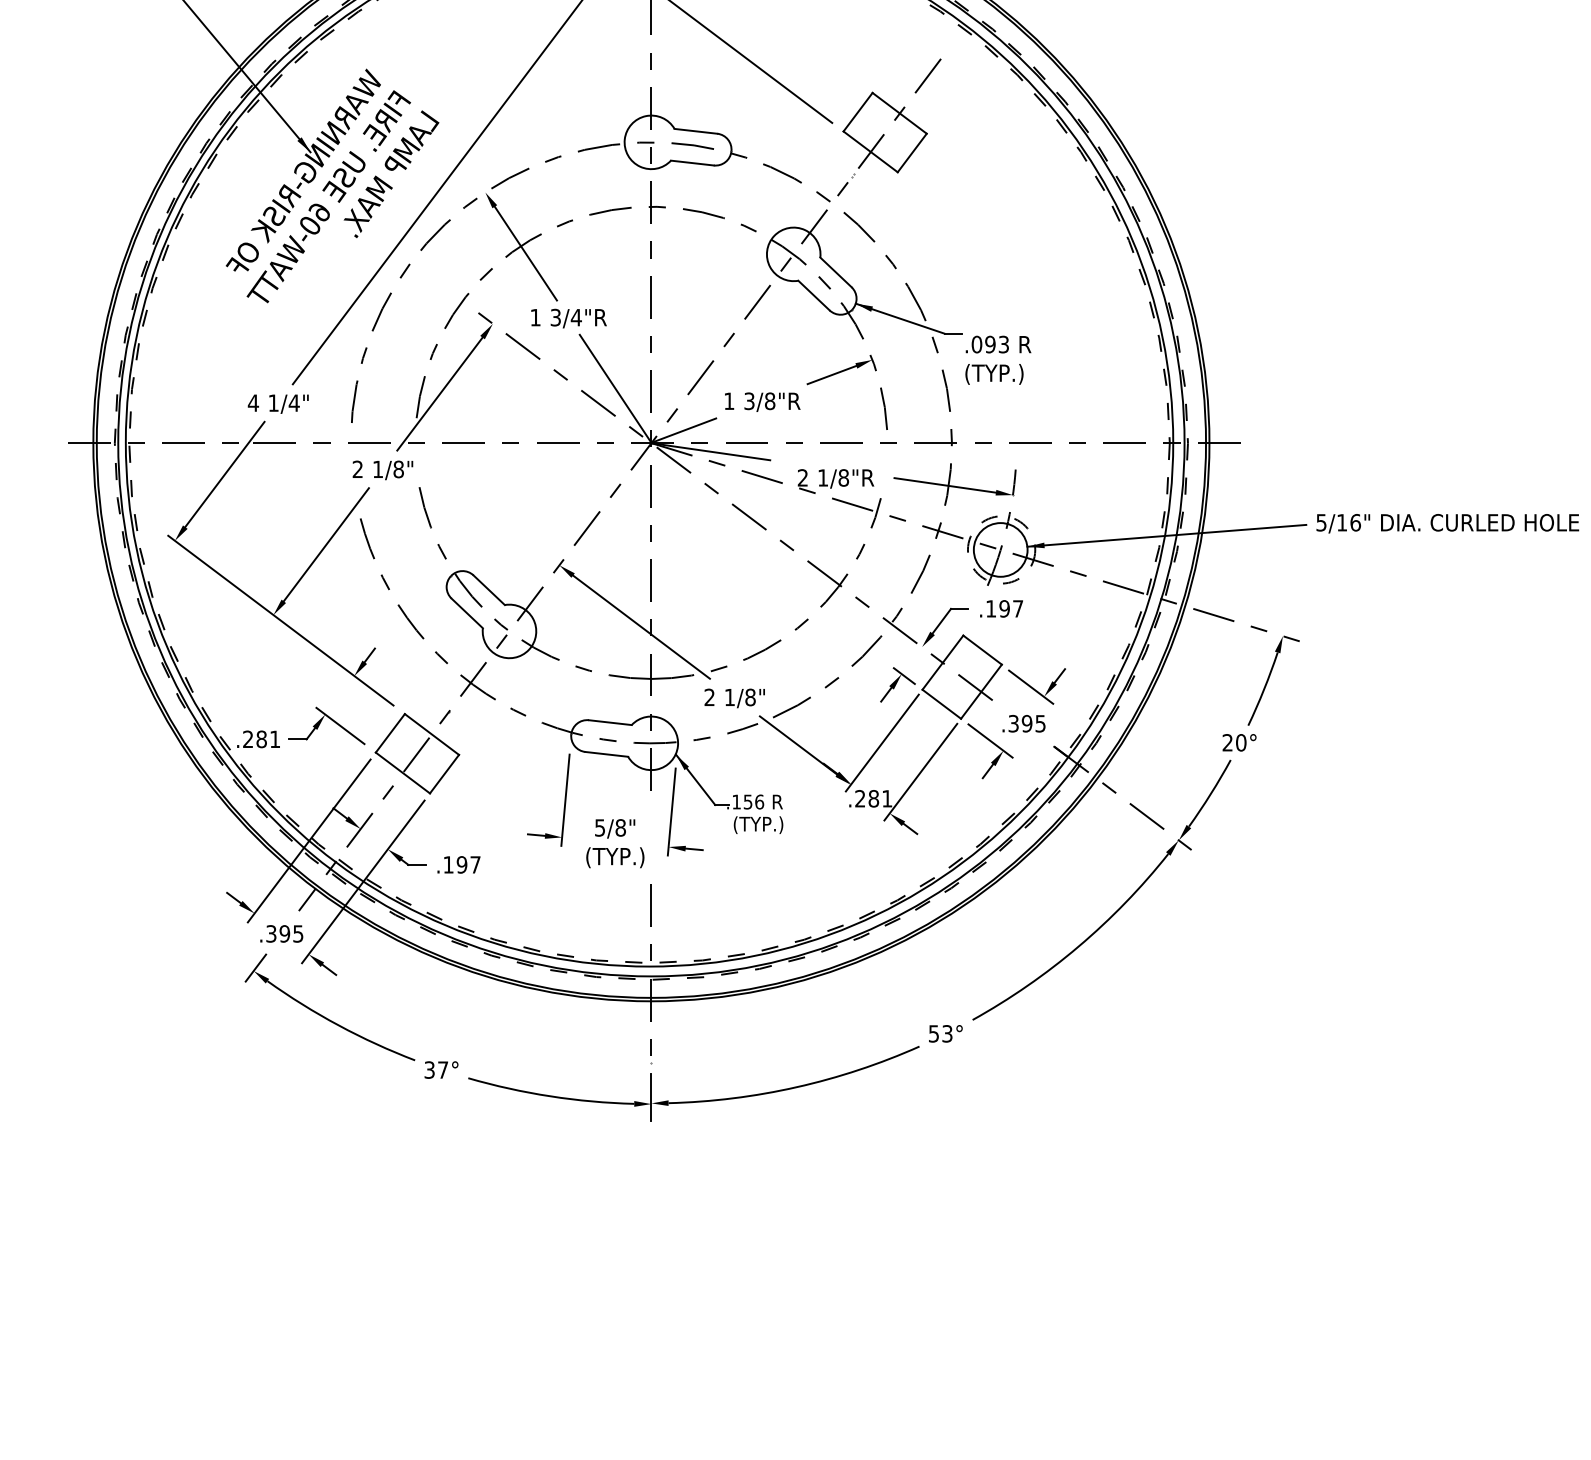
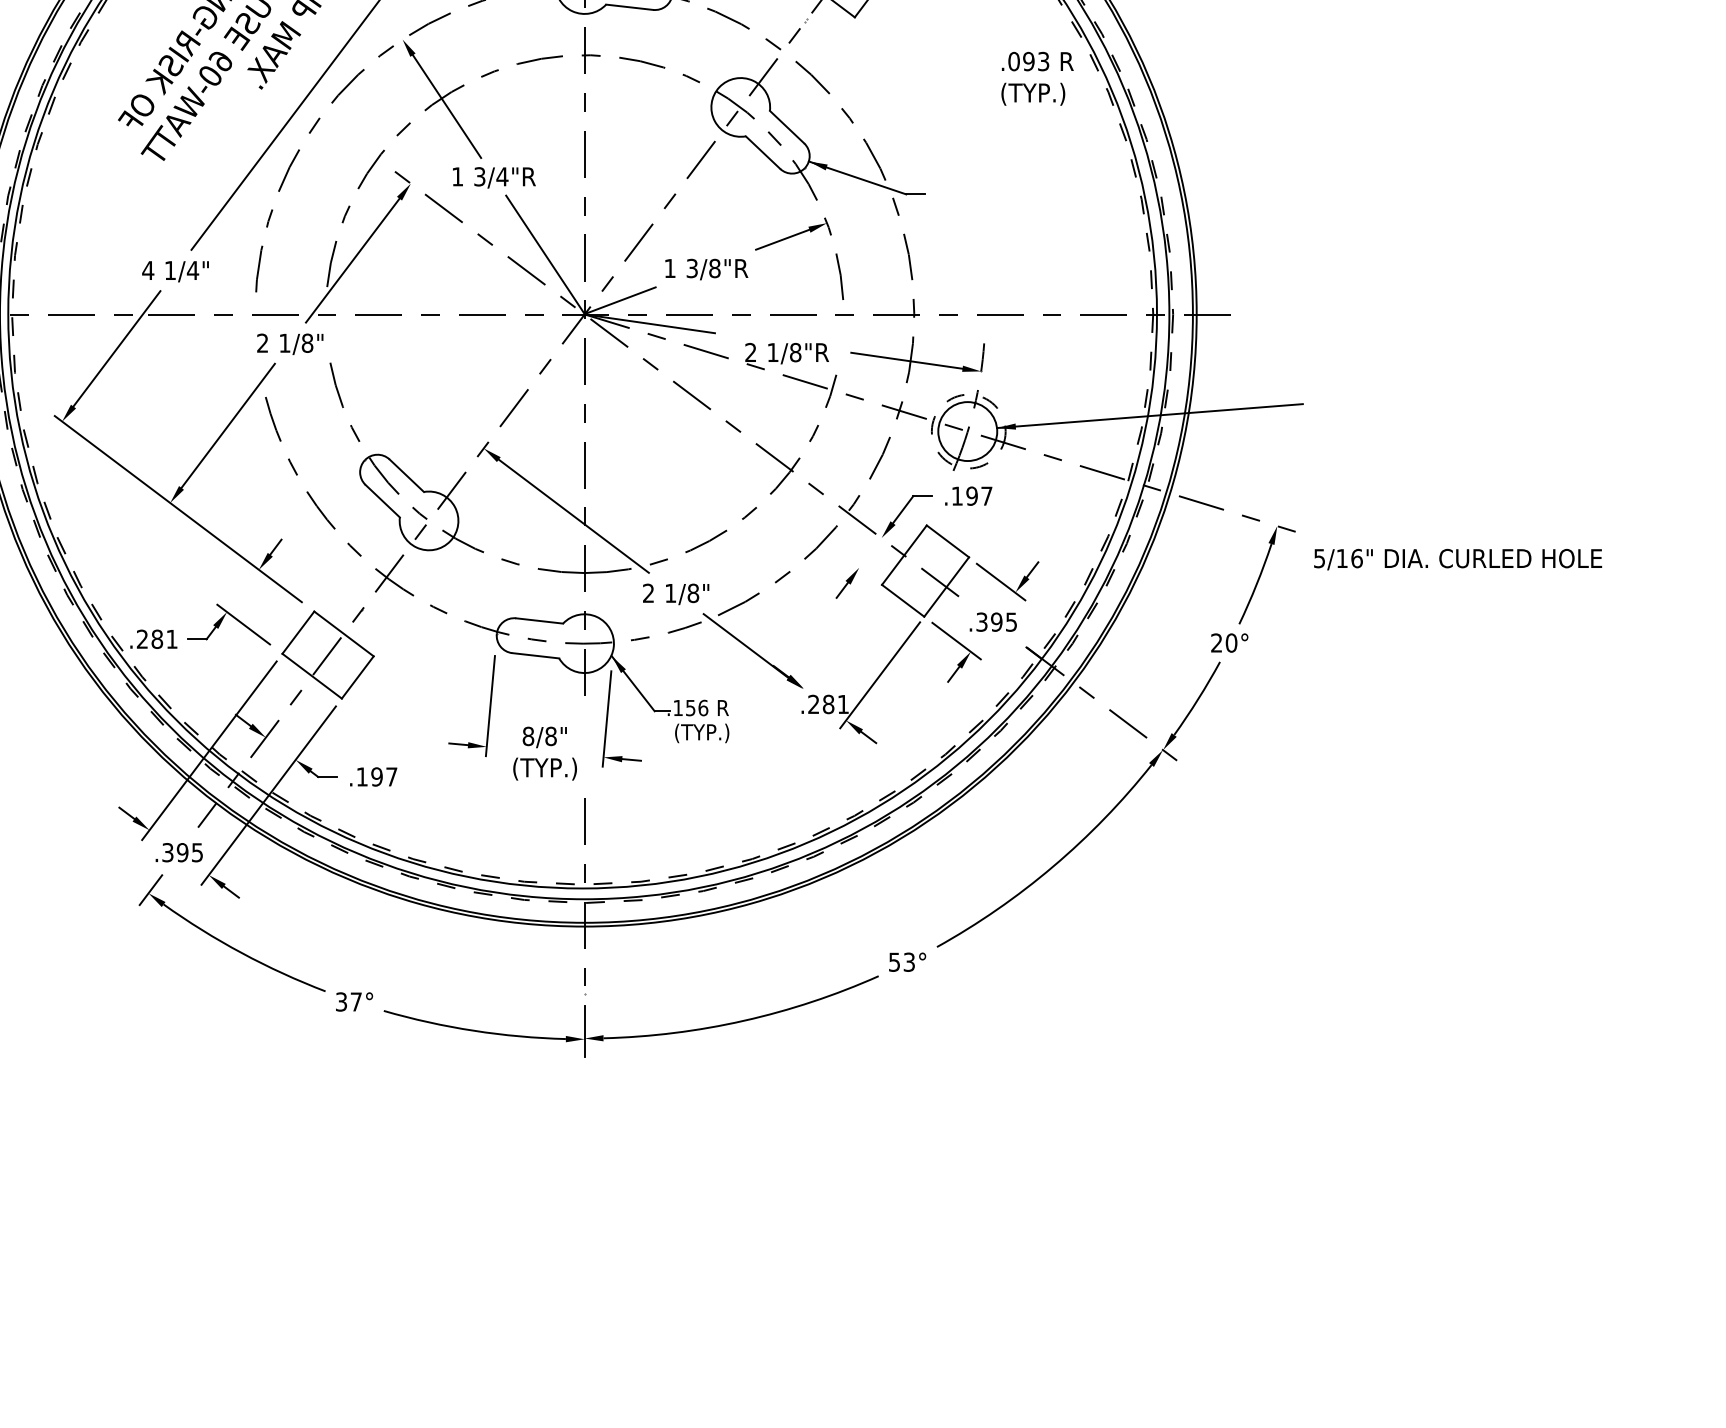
text: (998, 359) -> (1037, 77), moved
text: (1447, 523) -> (1457, 559), moved
line: (903, 675) -> (861, 569), removed
line: (881, 742) -> (837, 642), removed
text: (600, 827) -> (528, 735), 5/8" -> 8/8"

